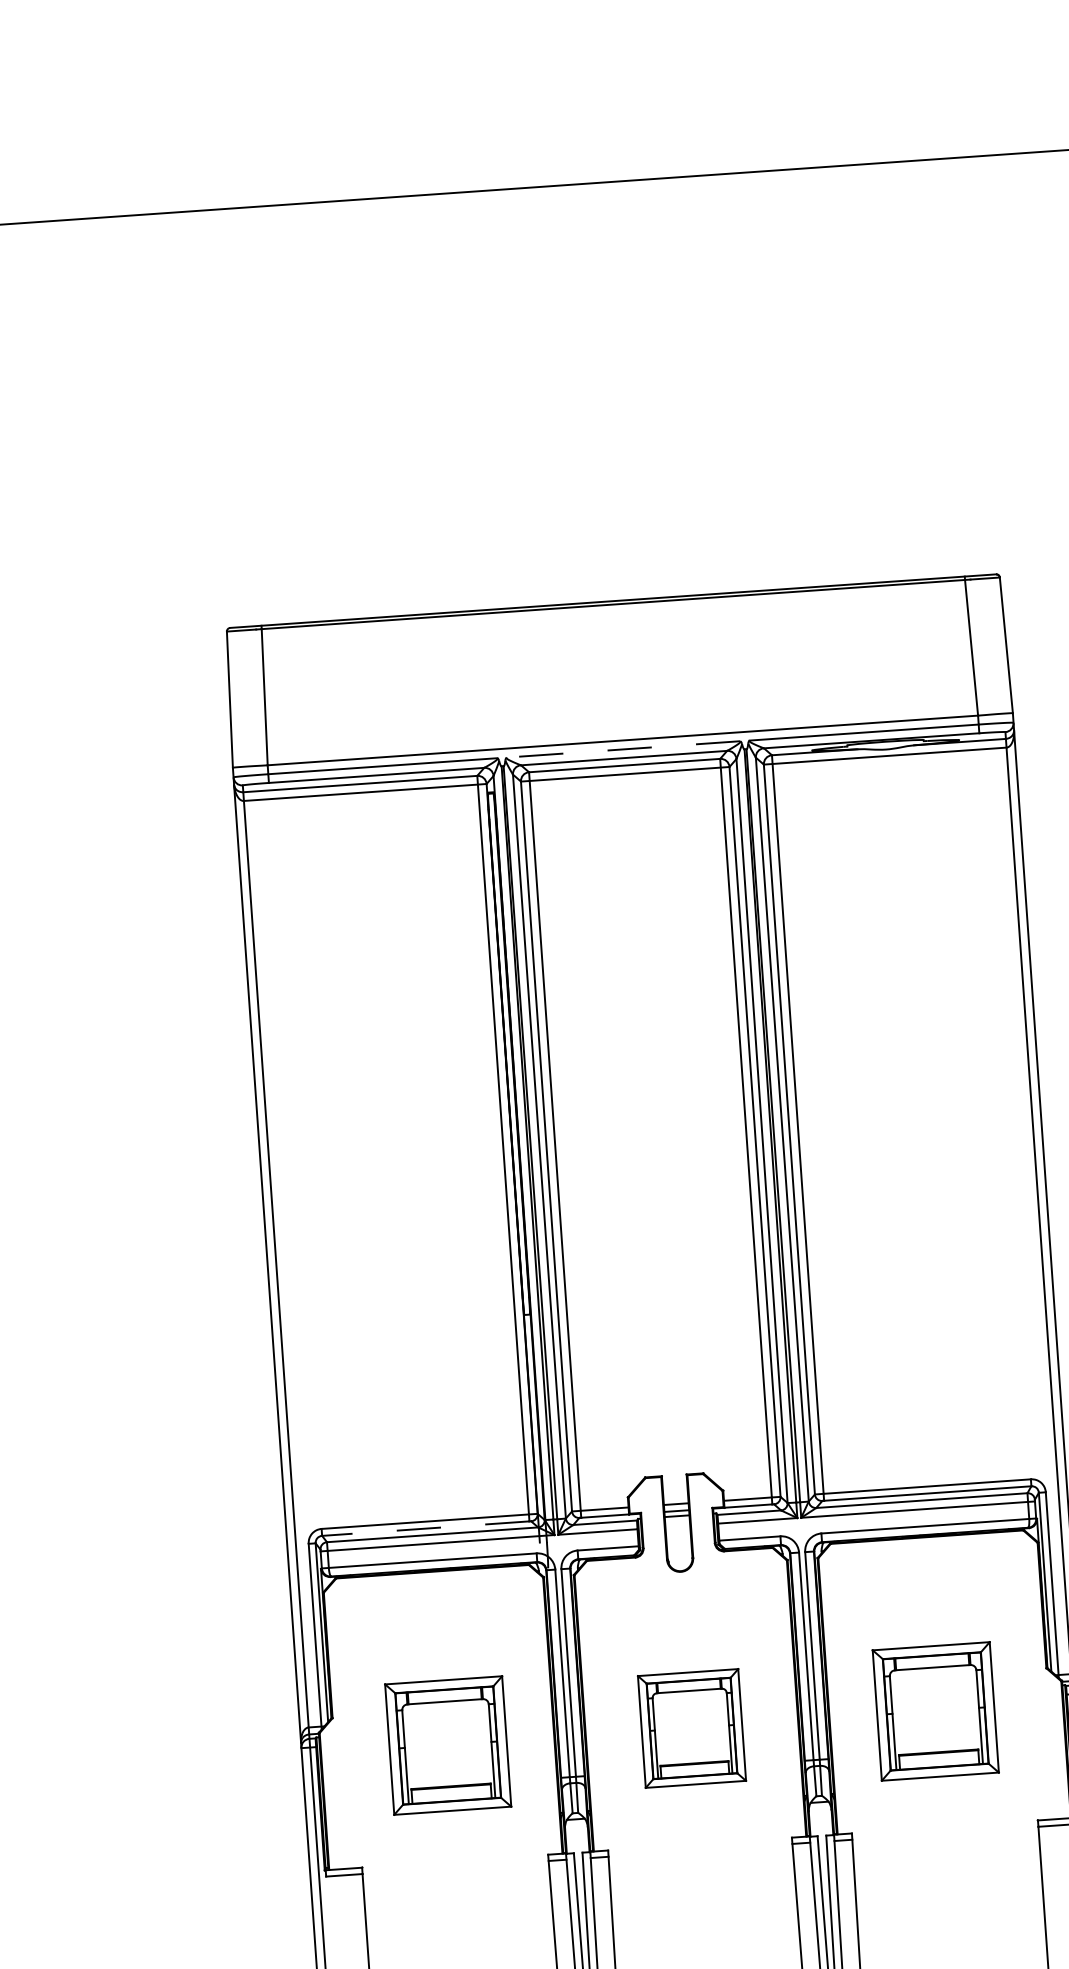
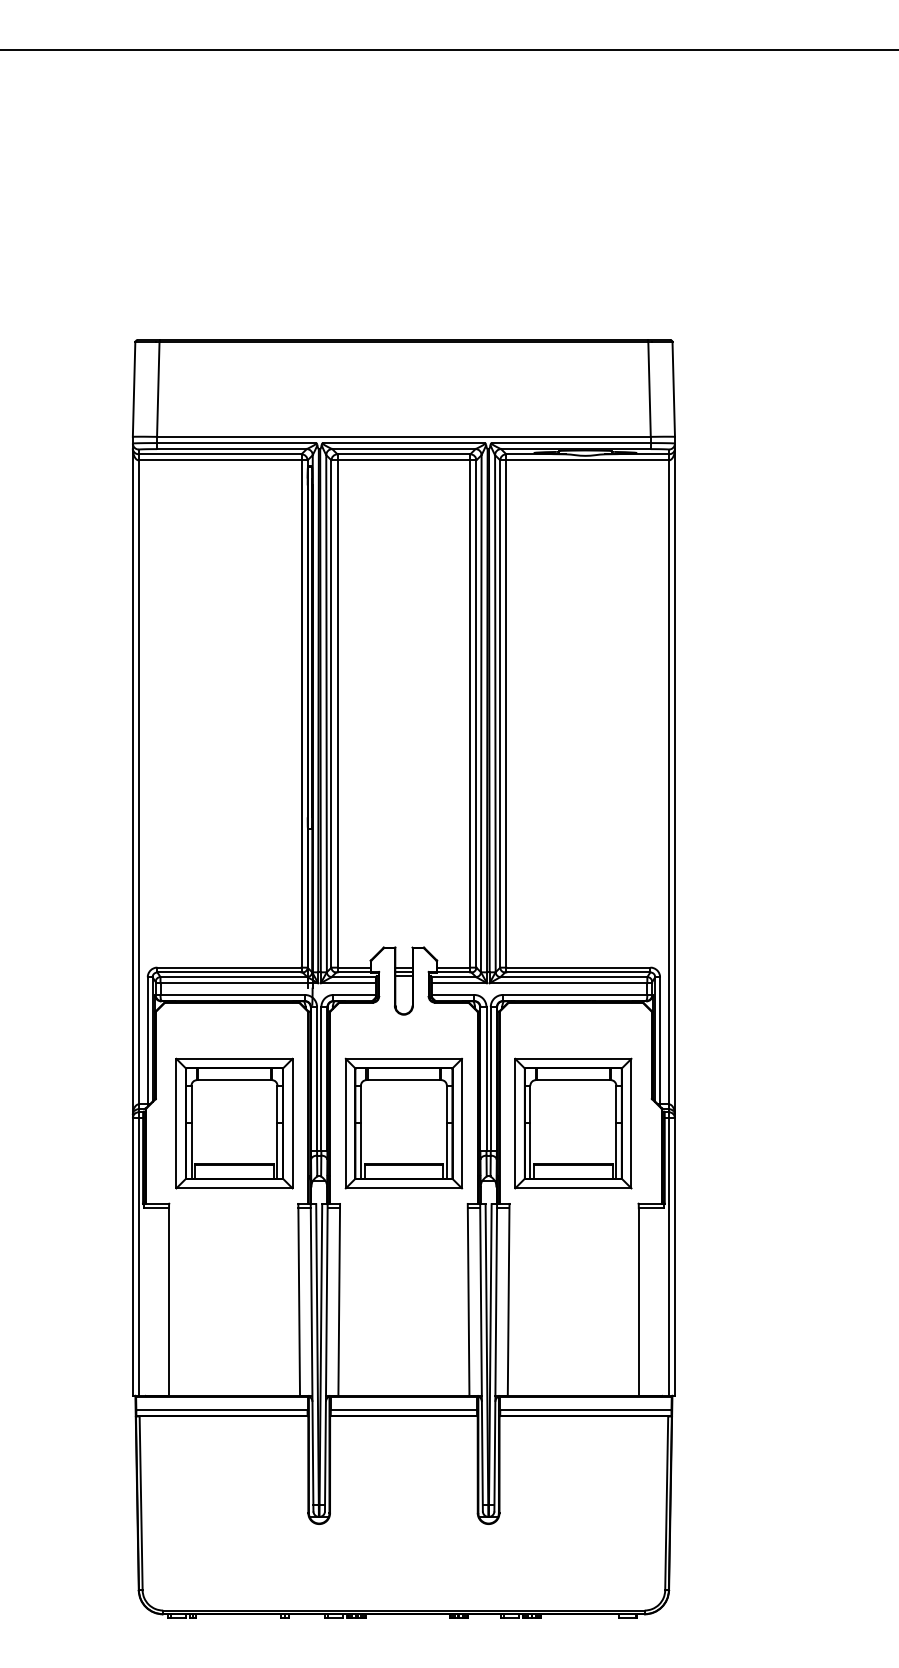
line: (622, 750) -> (403, 443), dashed -> solid
line: (424, 1528) -> (228, 972), dashed -> solid
part: (935, 1711) -> (573, 1123), size x1.43
part: (691, 1728) -> (403, 1123), size x1.67
part: (448, 1745) -> (234, 1123), size x1.43

